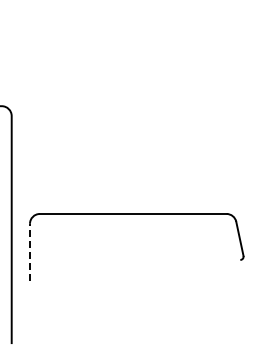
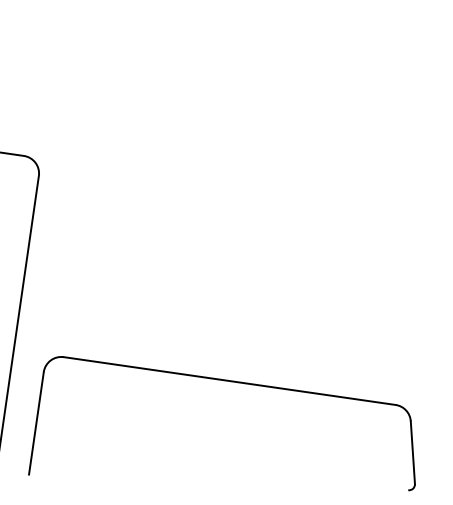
line: (30, 252) -> (37, 423), dashed -> solid

